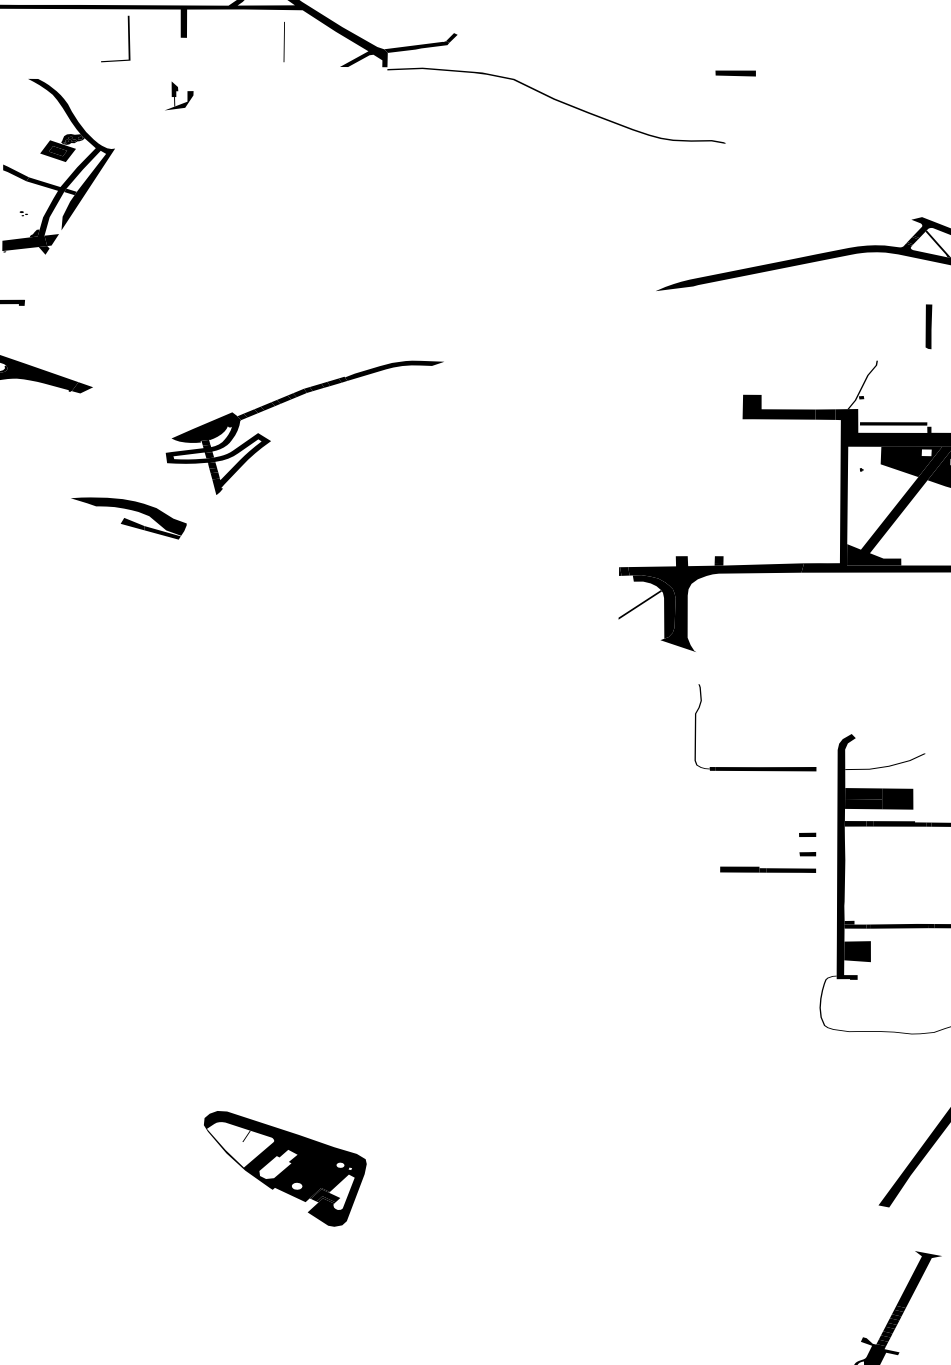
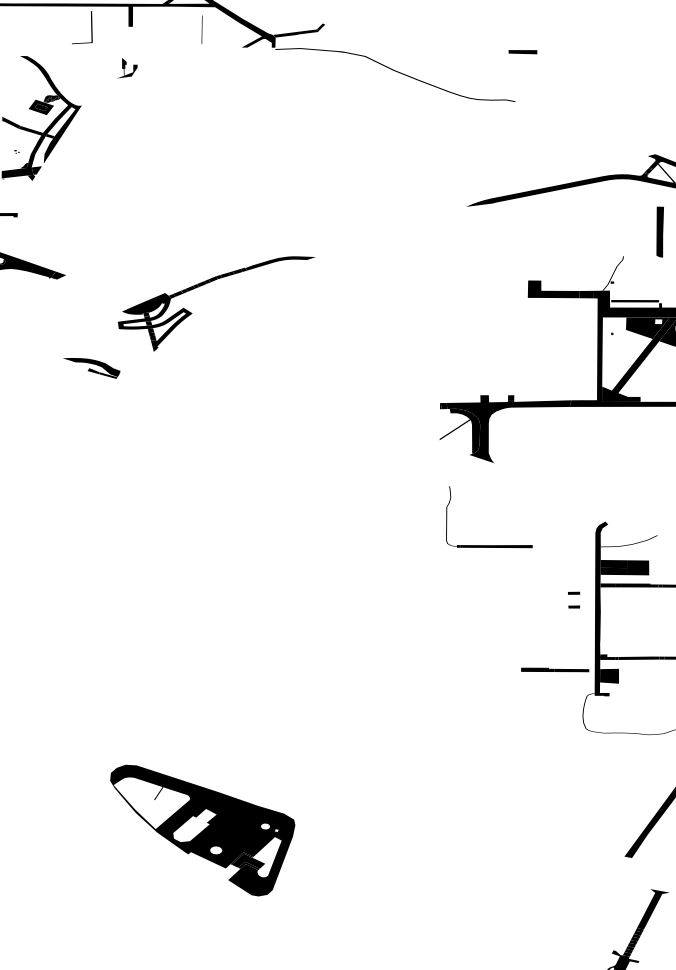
part: (928, 326) -> (659, 231), size x1.6
part: (128, 518) -> (91, 368), size x0.7
part: (755, 767) -> (489, 545), moved
part: (767, 869) -> (554, 669), moved
part: (285, 1168) -> (202, 830), size x1.6

